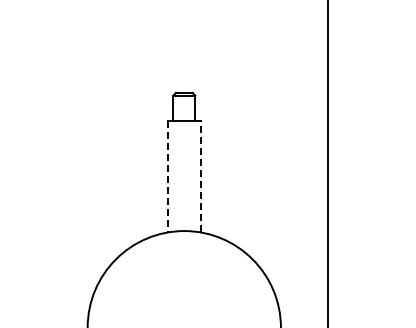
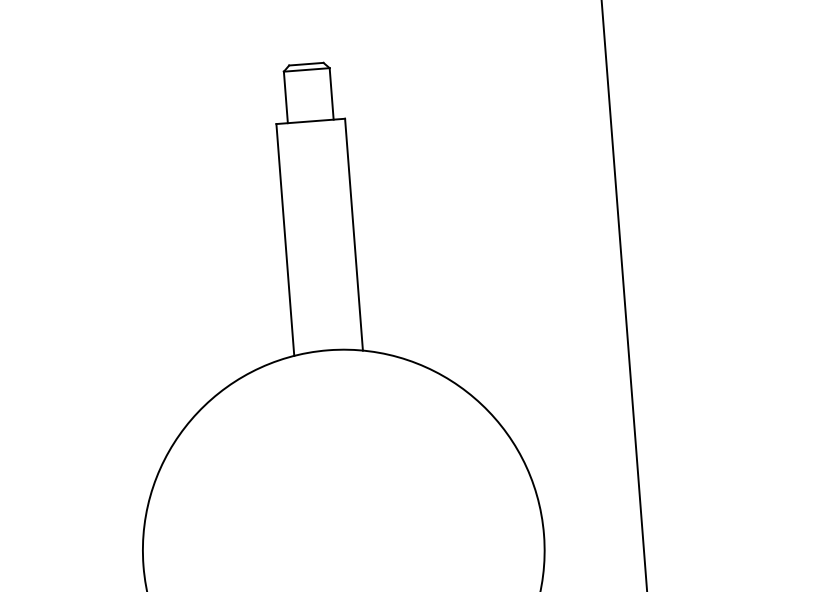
line: (167, 176) -> (284, 239), dashed -> solid
line: (200, 176) -> (353, 234), dashed -> solid

